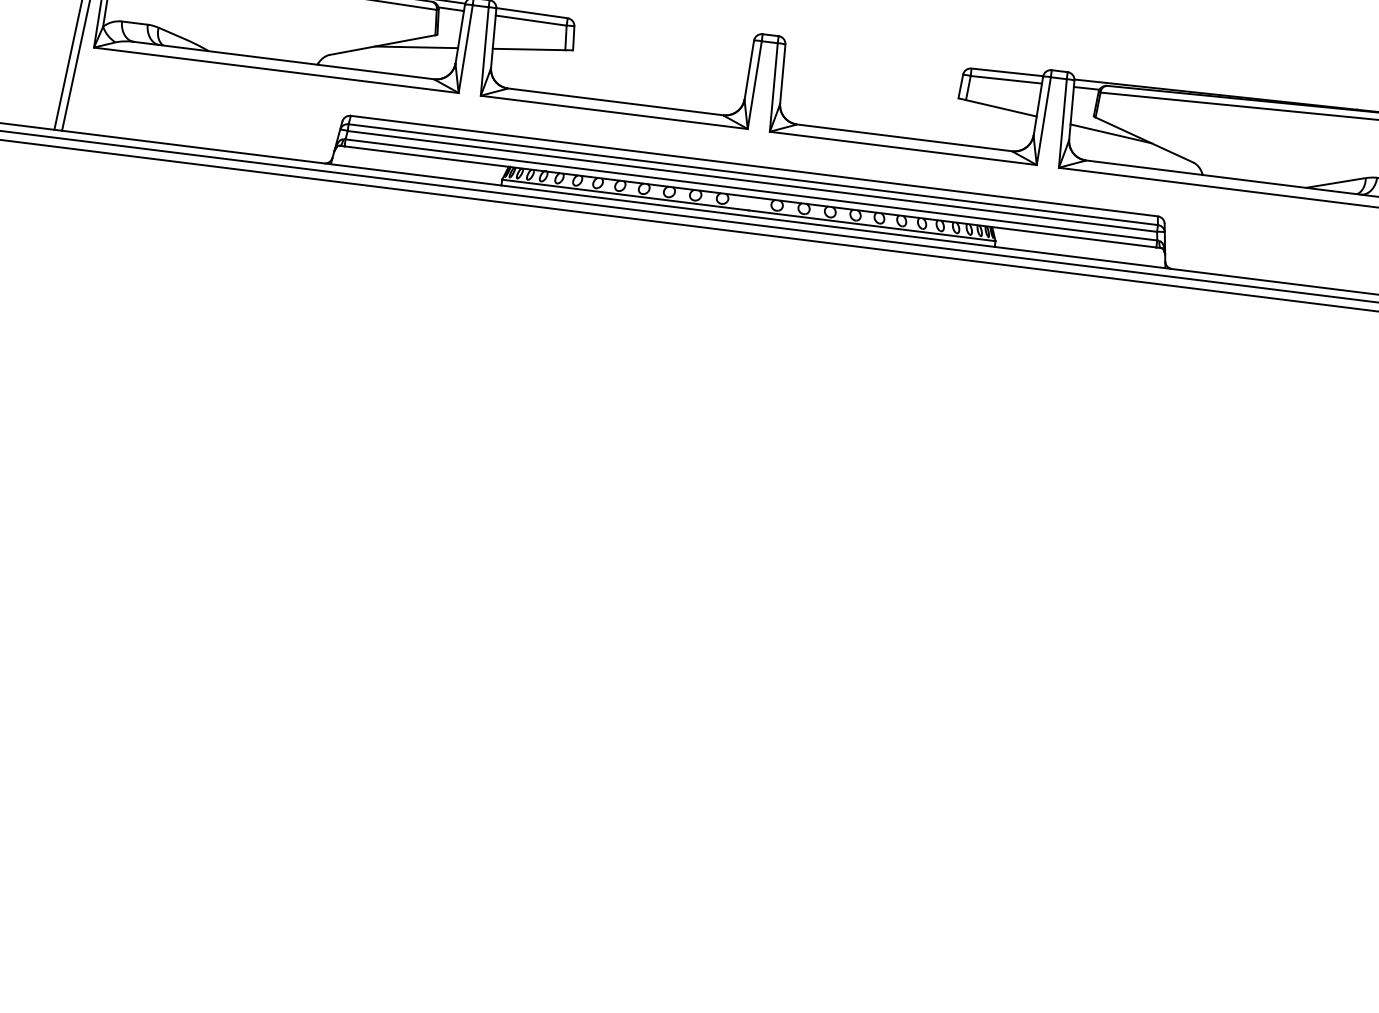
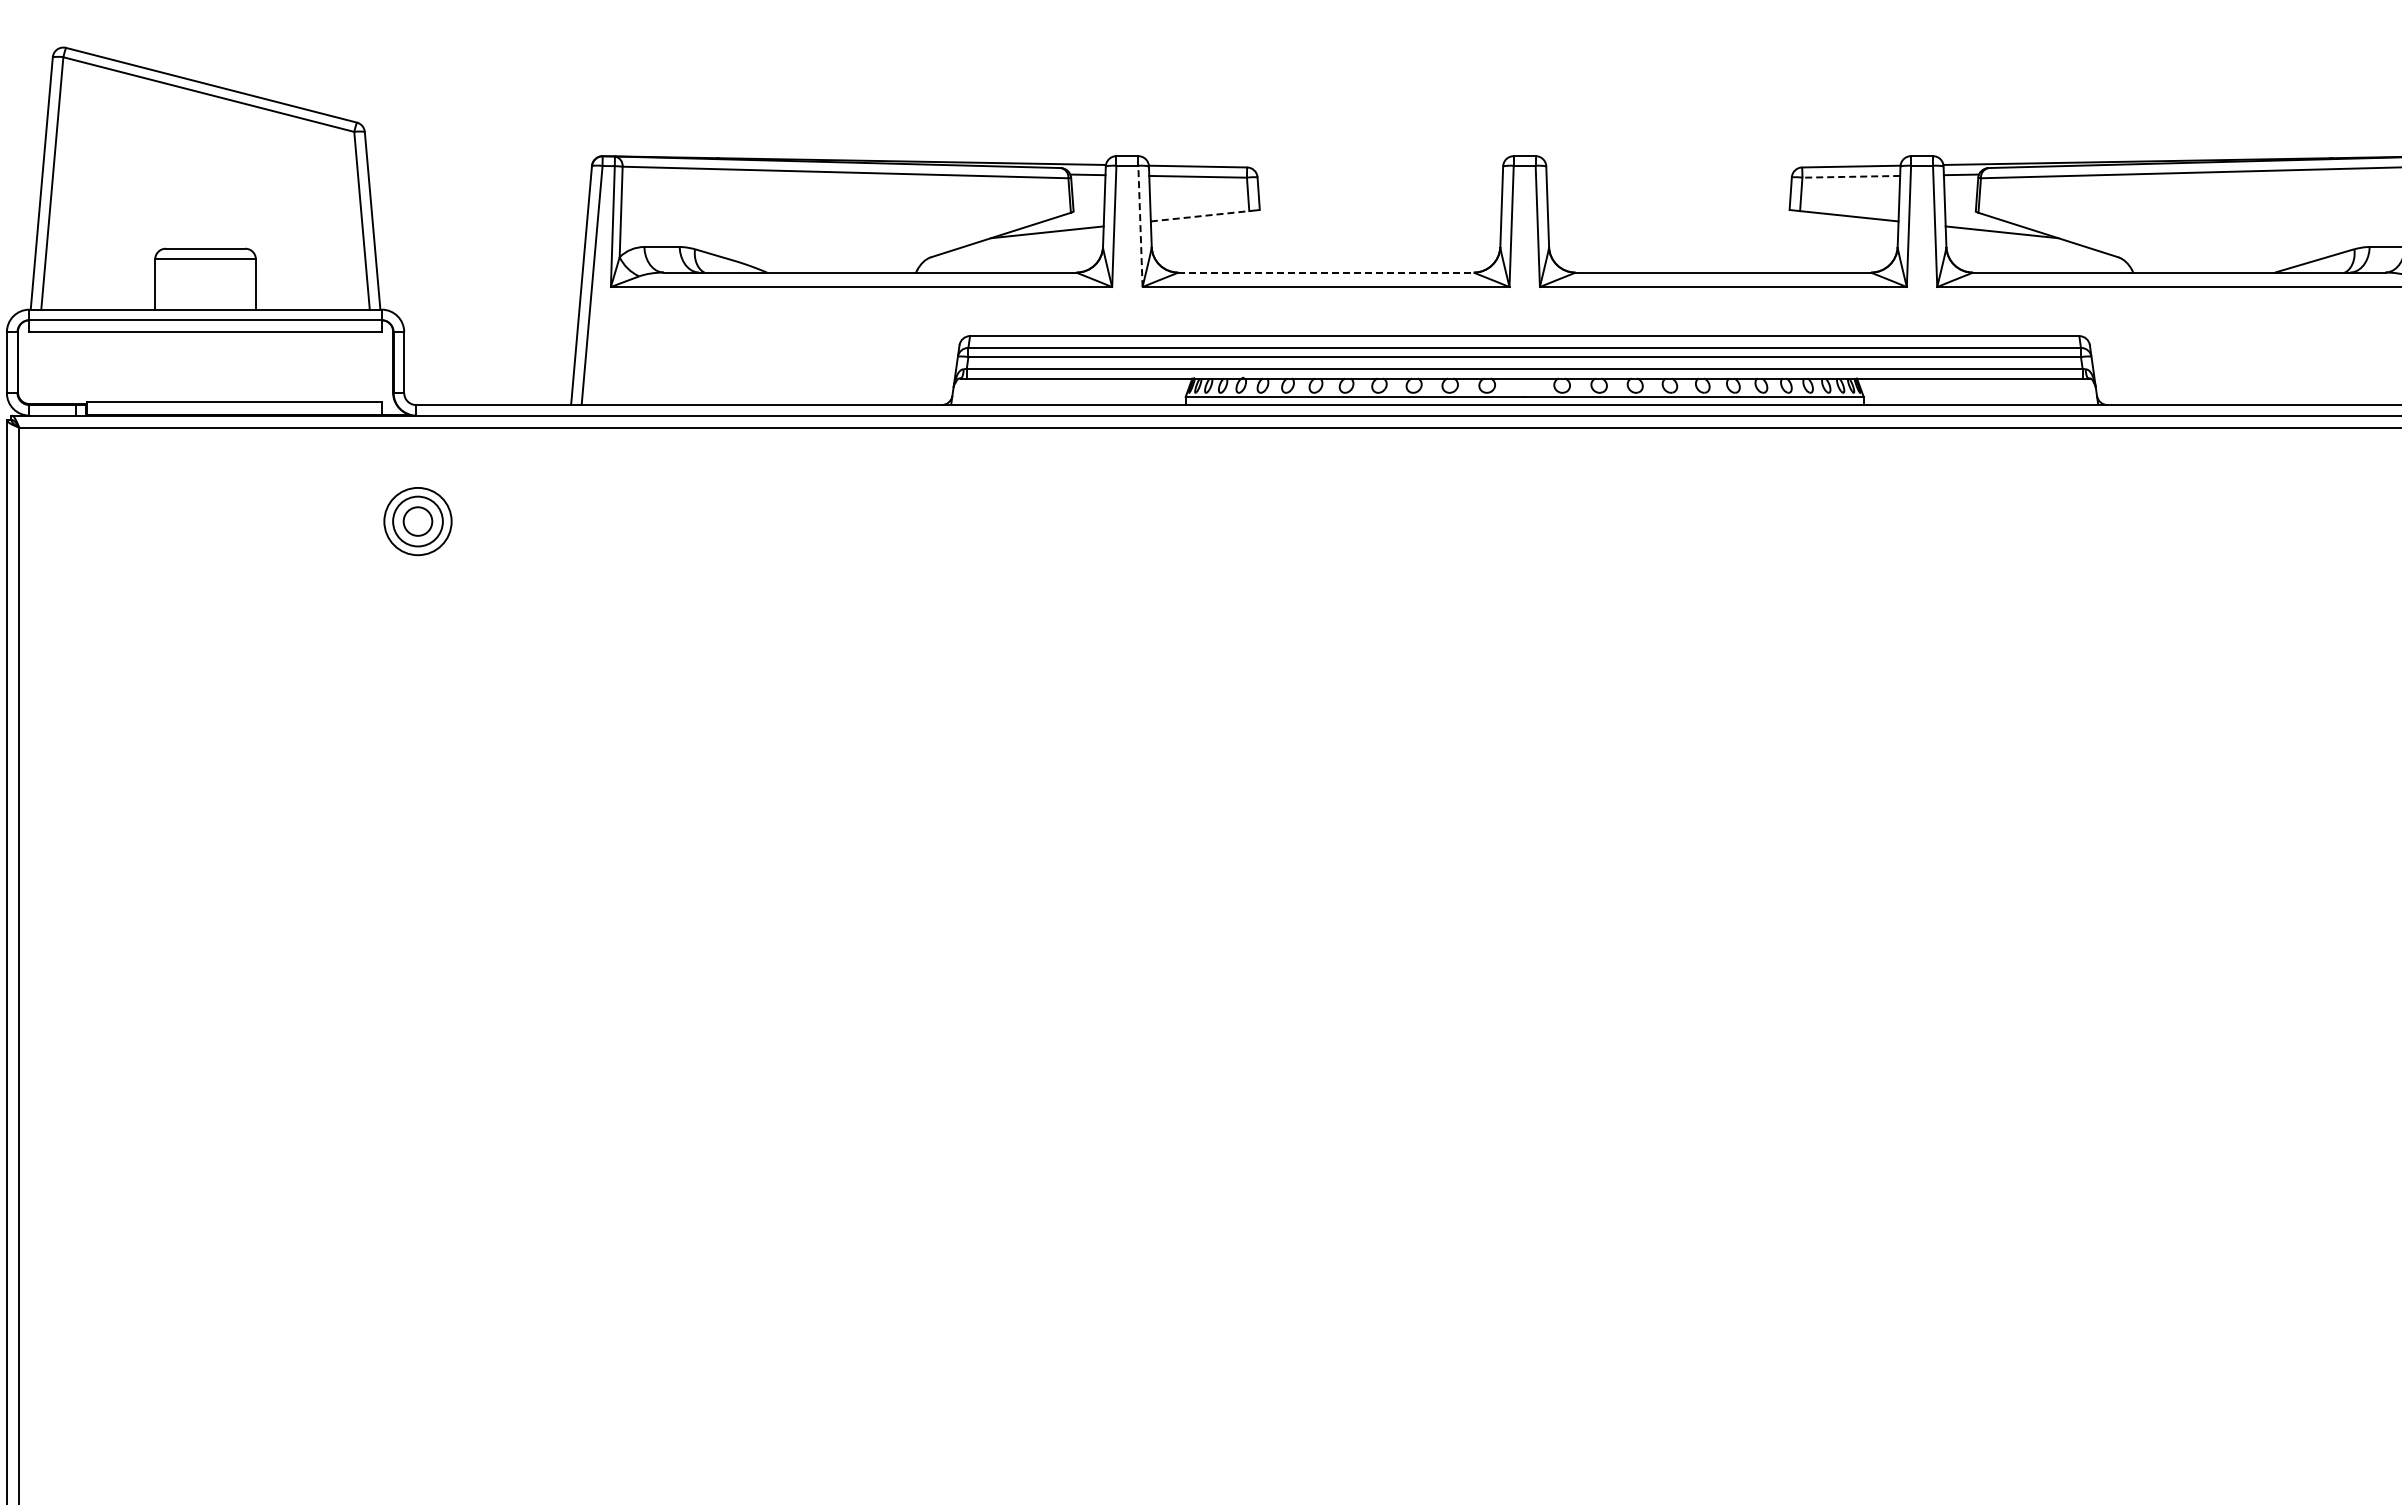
line: (529, 49) -> (1200, 216), solid -> dashed
line: (484, 51) -> (1140, 226), solid -> dashed
line: (1006, 79) -> (1851, 176), solid -> dashed
line: (615, 101) -> (1326, 272), solid -> dashed

